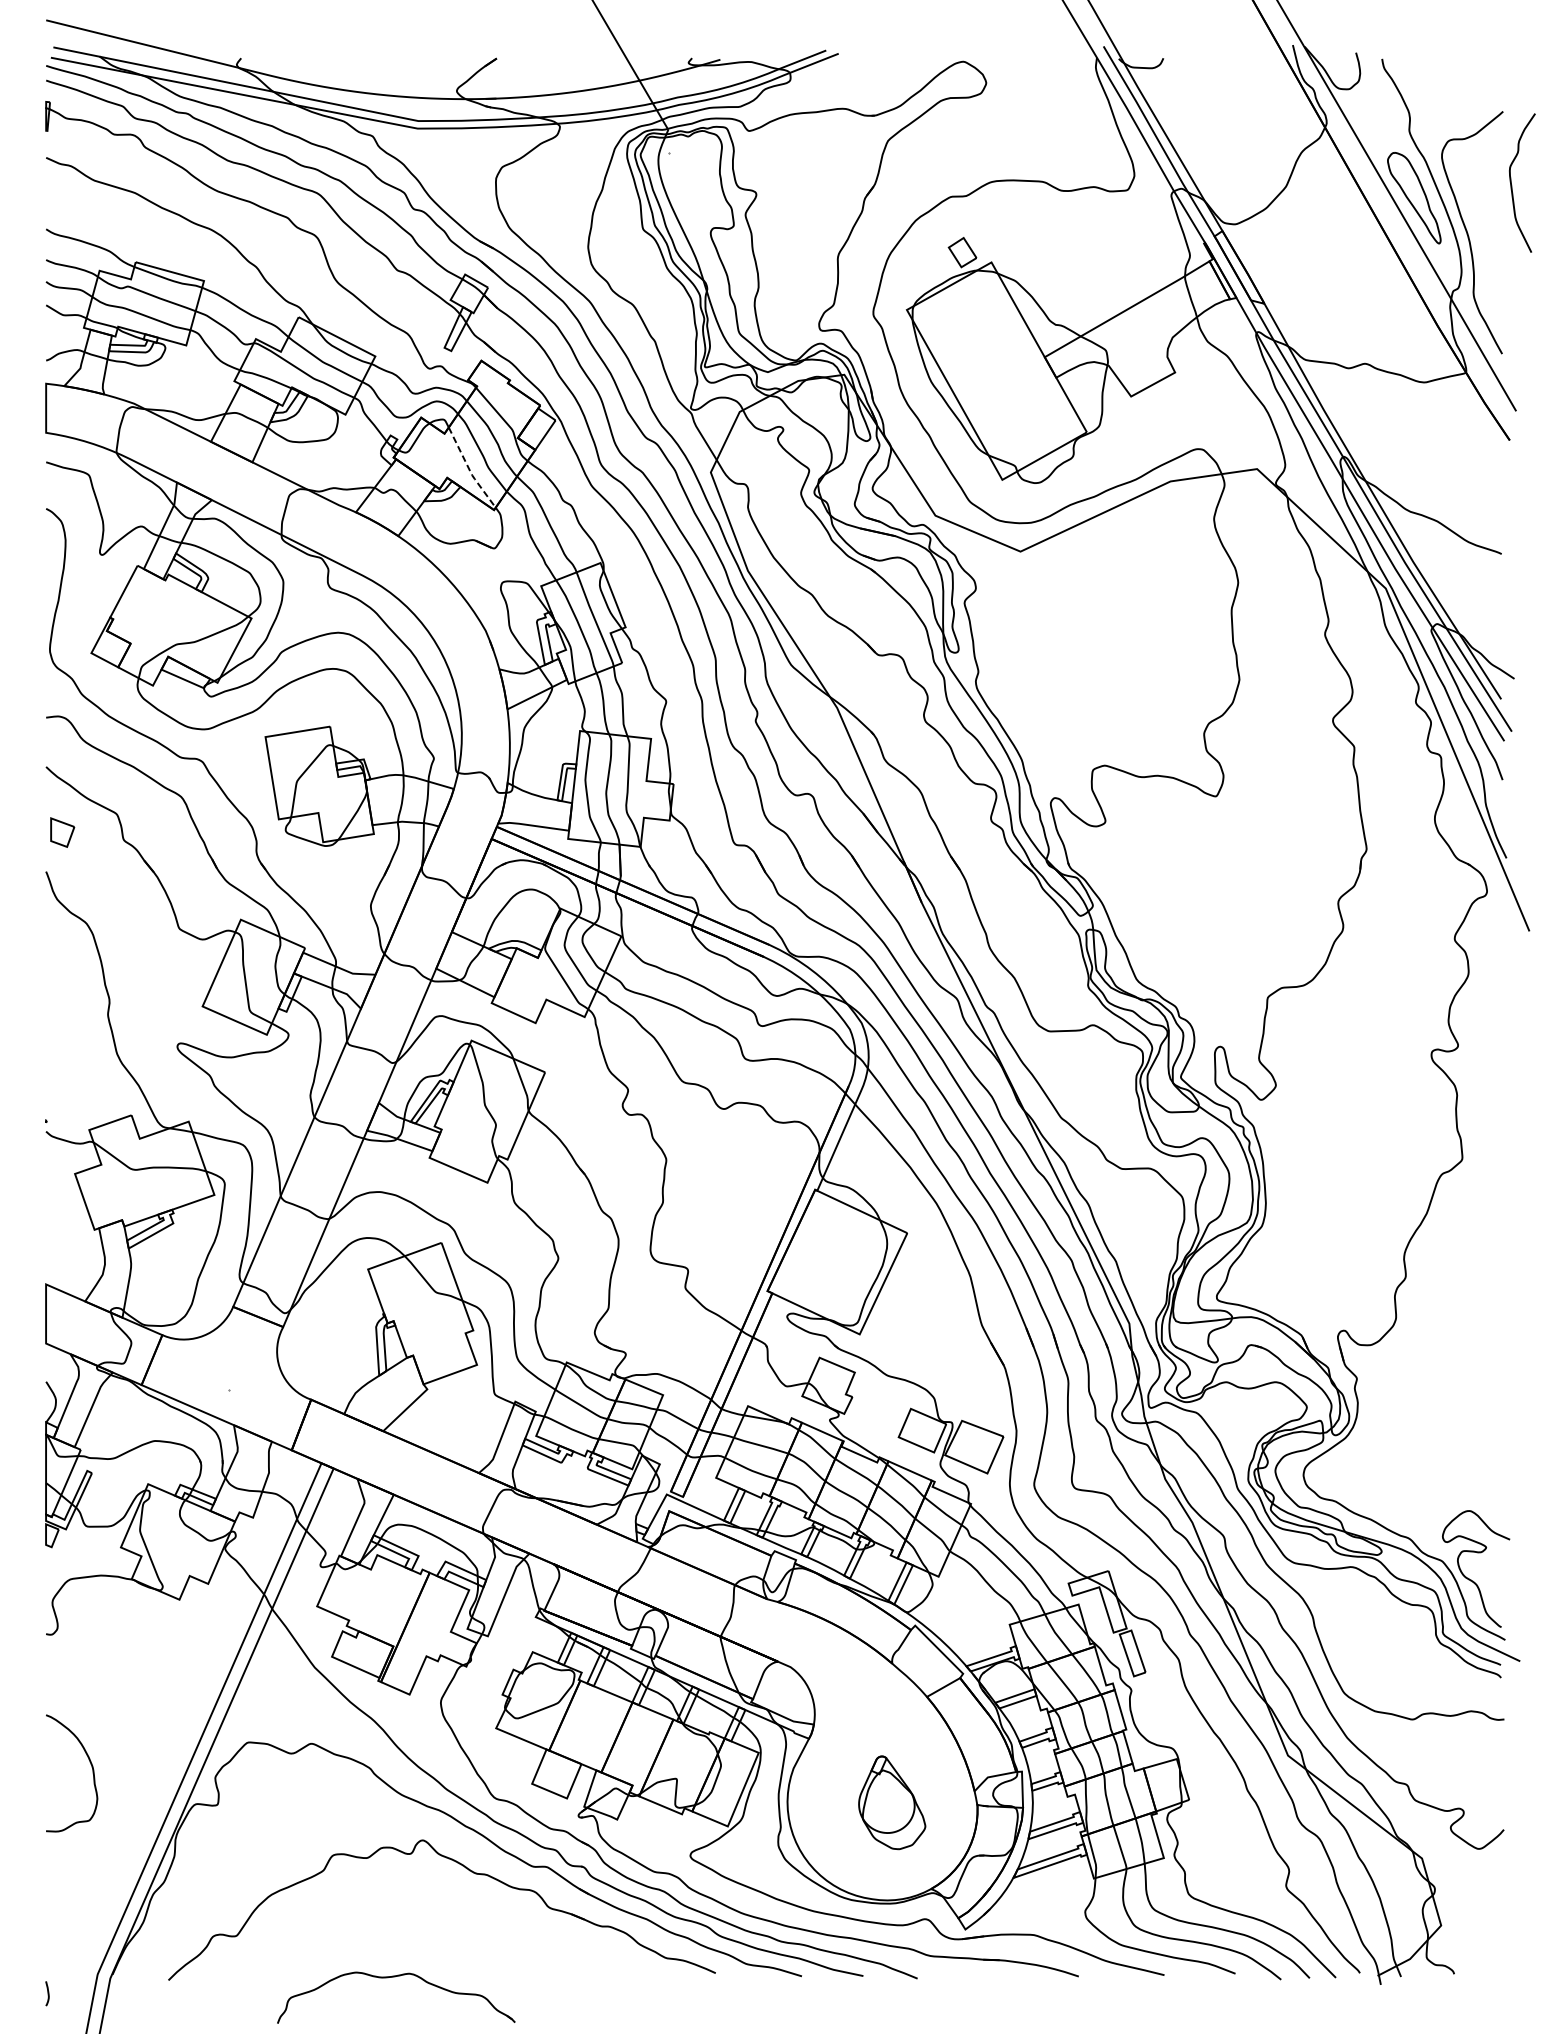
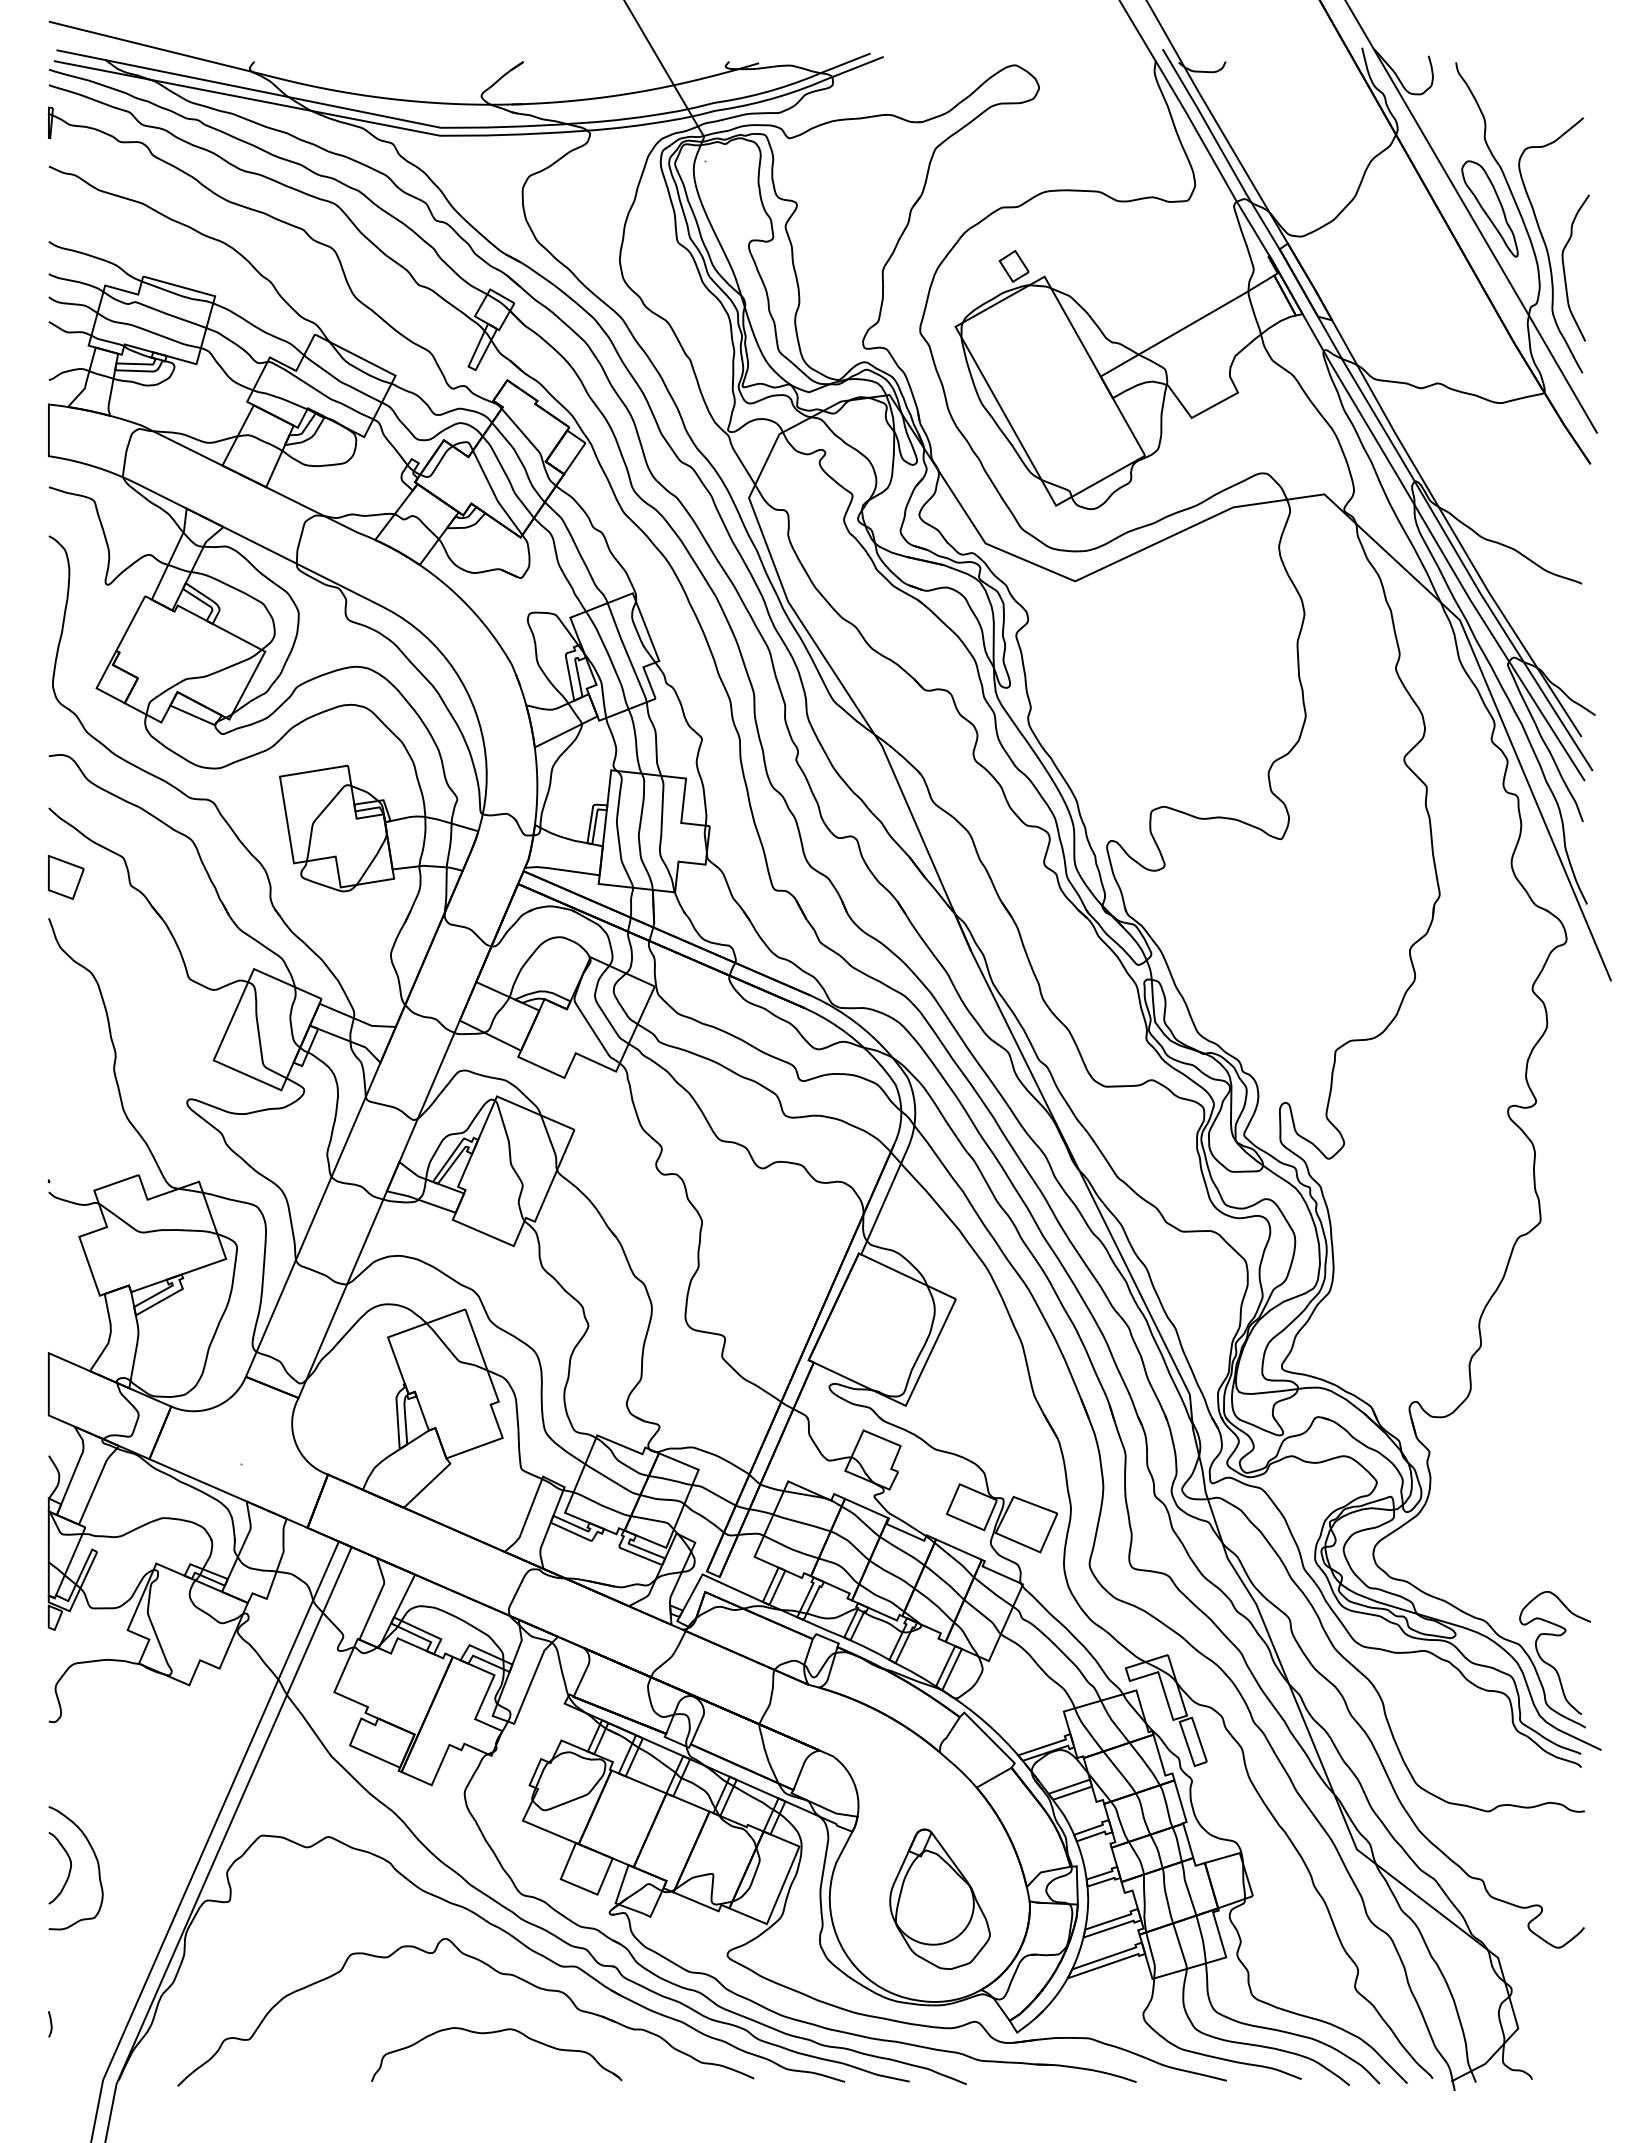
curve: (1512, 186) -> (1565, 271), moved
line: (470, 470) -> (495, 495), dashed -> solid
part: (62, 831) -> (66, 876), size x1.43
curve: (64, 1777) -> (68, 1872), added
part: (891, 1802) -> (939, 1898), size x1.43
part: (393, 1977) -> (493, 2033), moved
curve: (47, 1993) -> (50, 2024), moved

